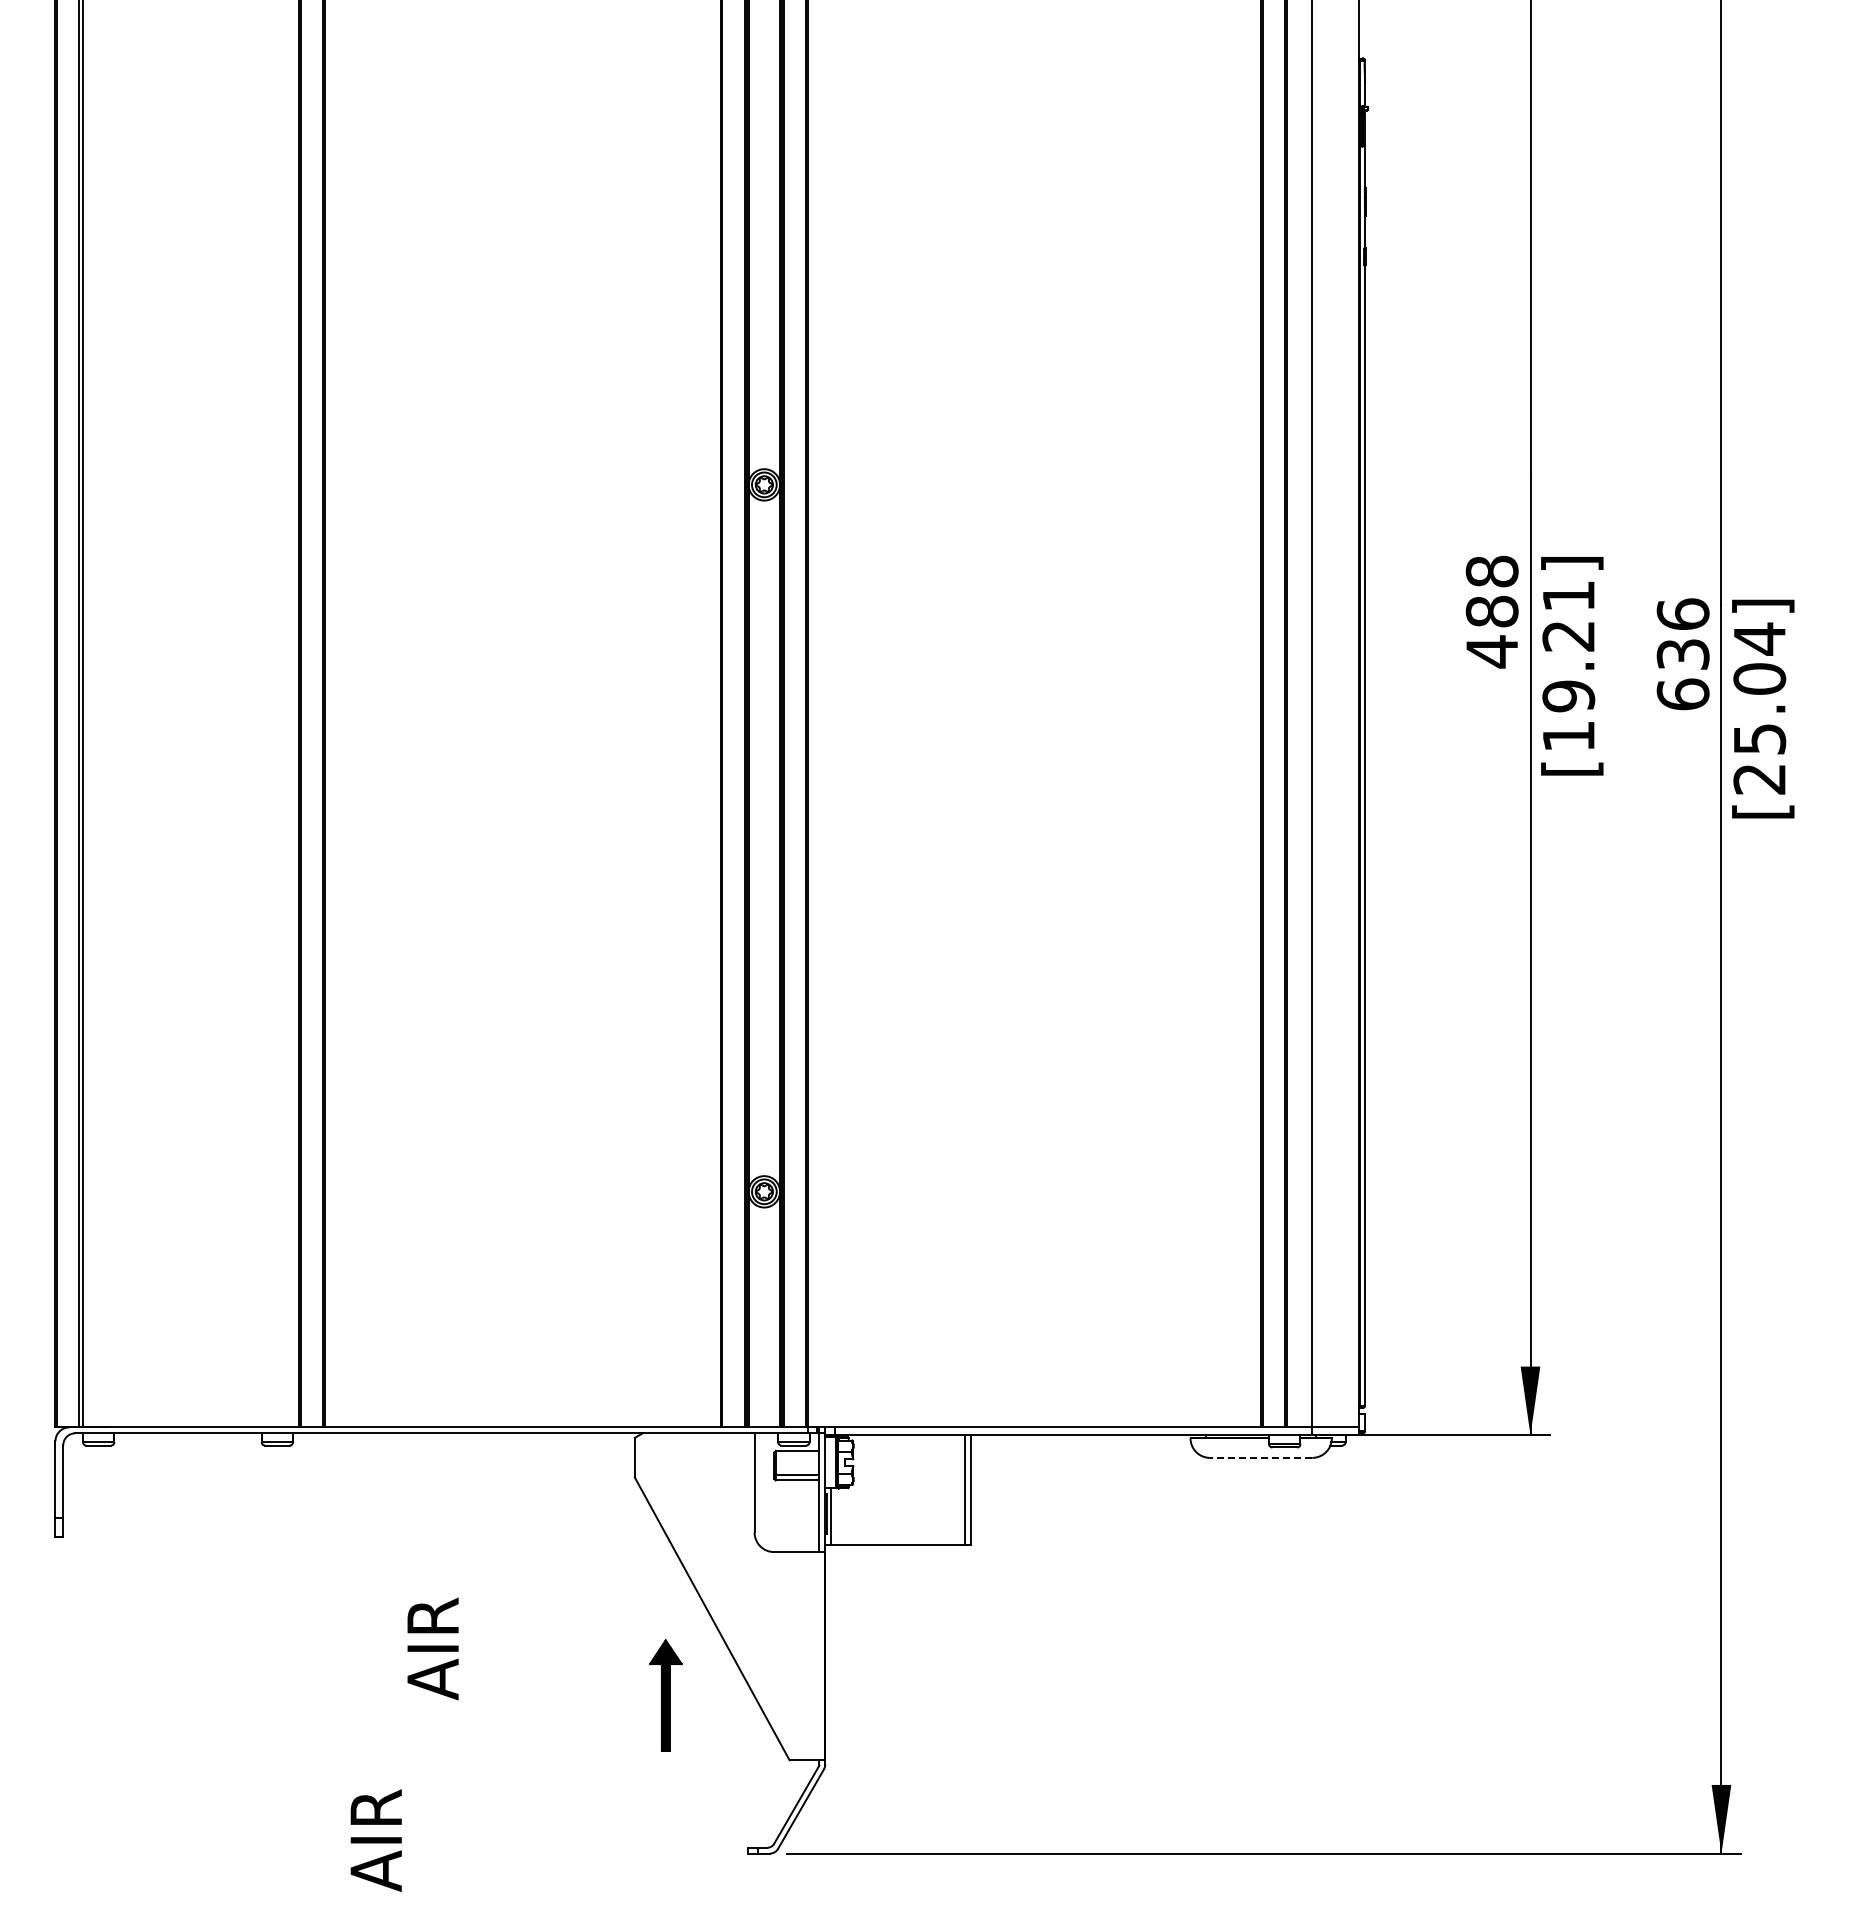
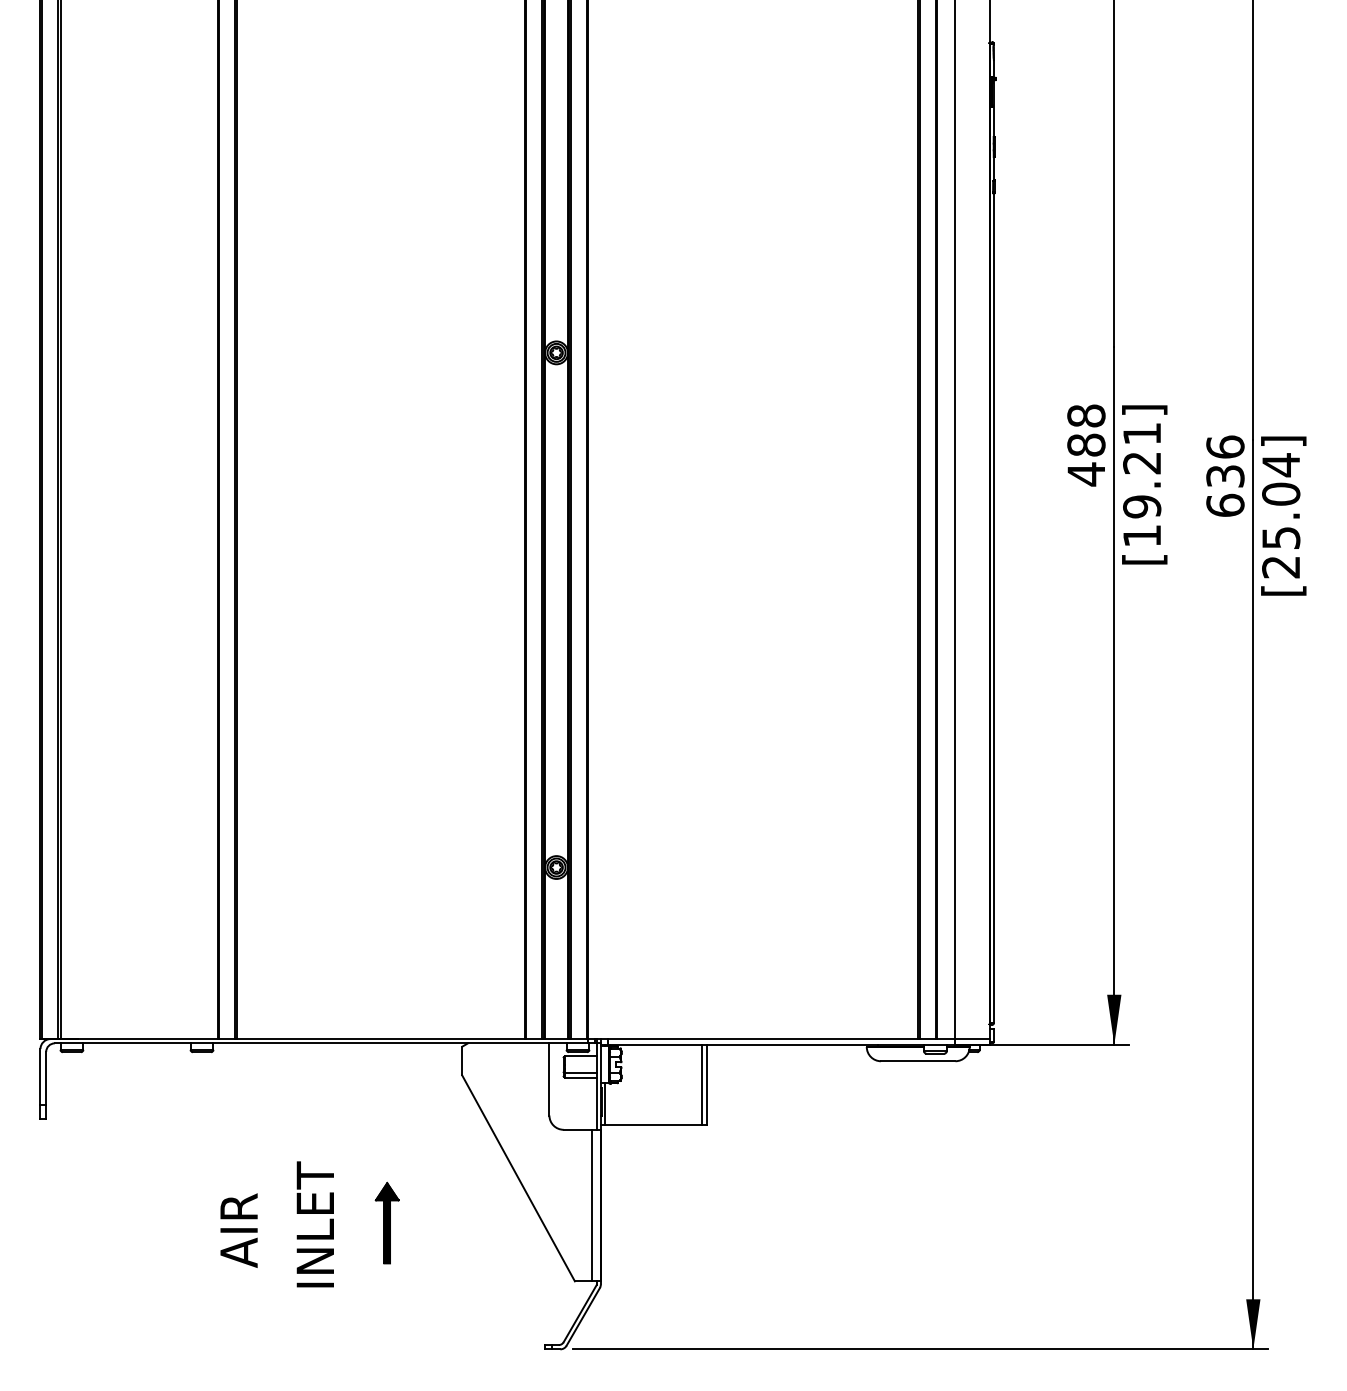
line: (1260, 1457) -> (917, 1060), dashed -> solid
line: (813, 1656) -> (592, 1205), added
text: (432, 1681) -> (314, 1224), AIR -> INLET
part: (665, 1695) -> (387, 1223), moved
text: (375, 1840) -> (238, 1230), moved

